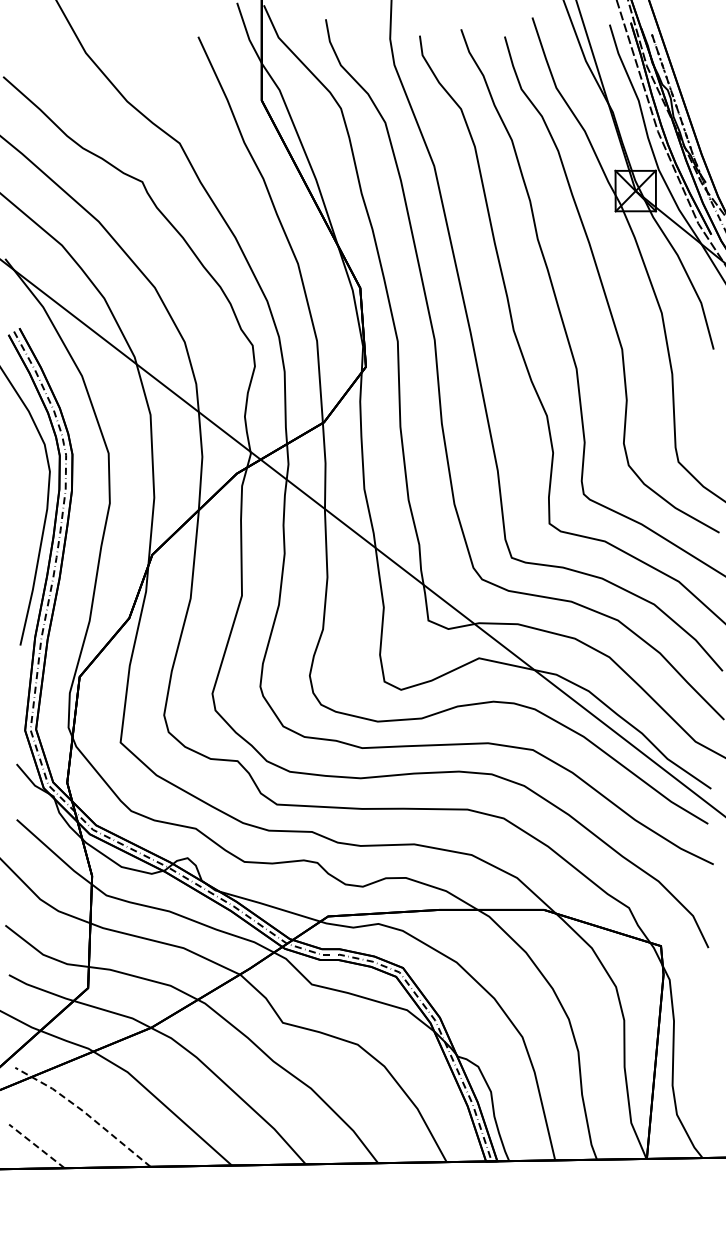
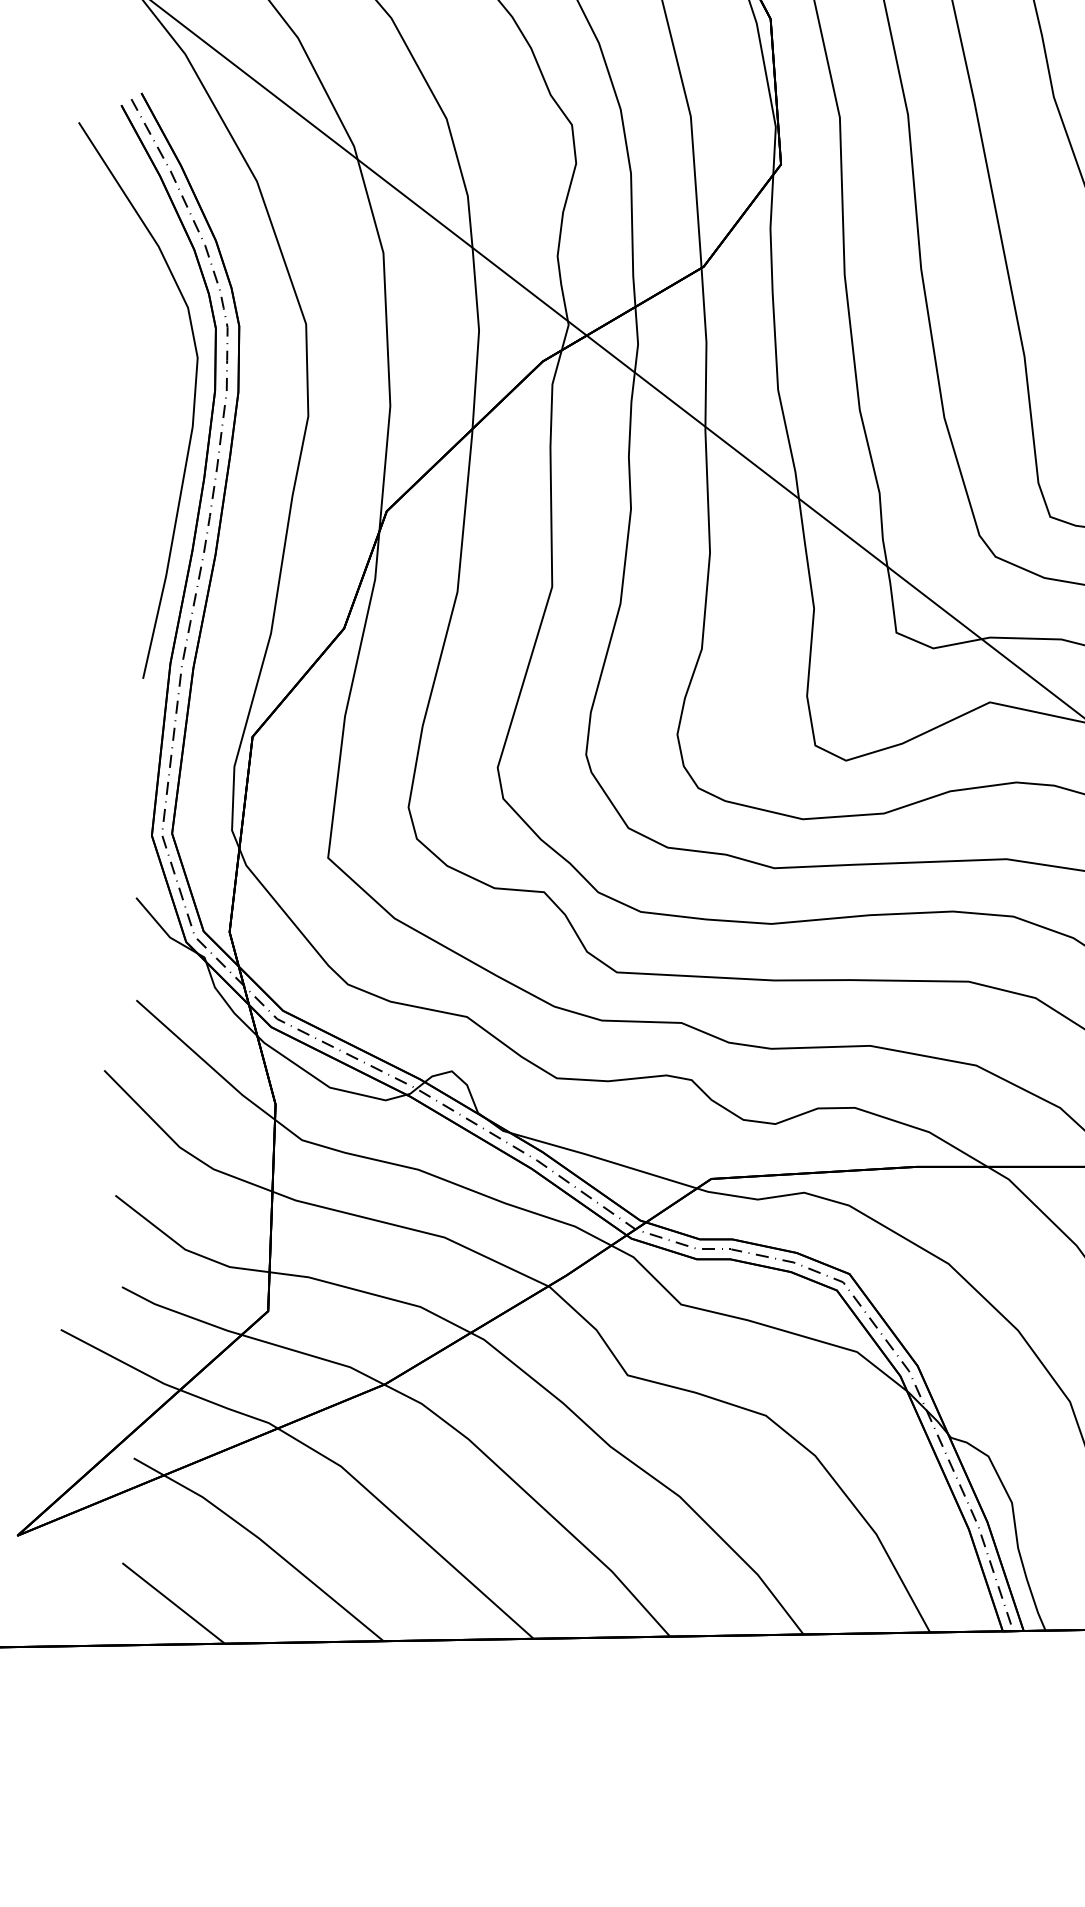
line: (84, 1112) -> (261, 1540), dashed -> solid
line: (36, 1146) -> (172, 1603), dashed -> solid

